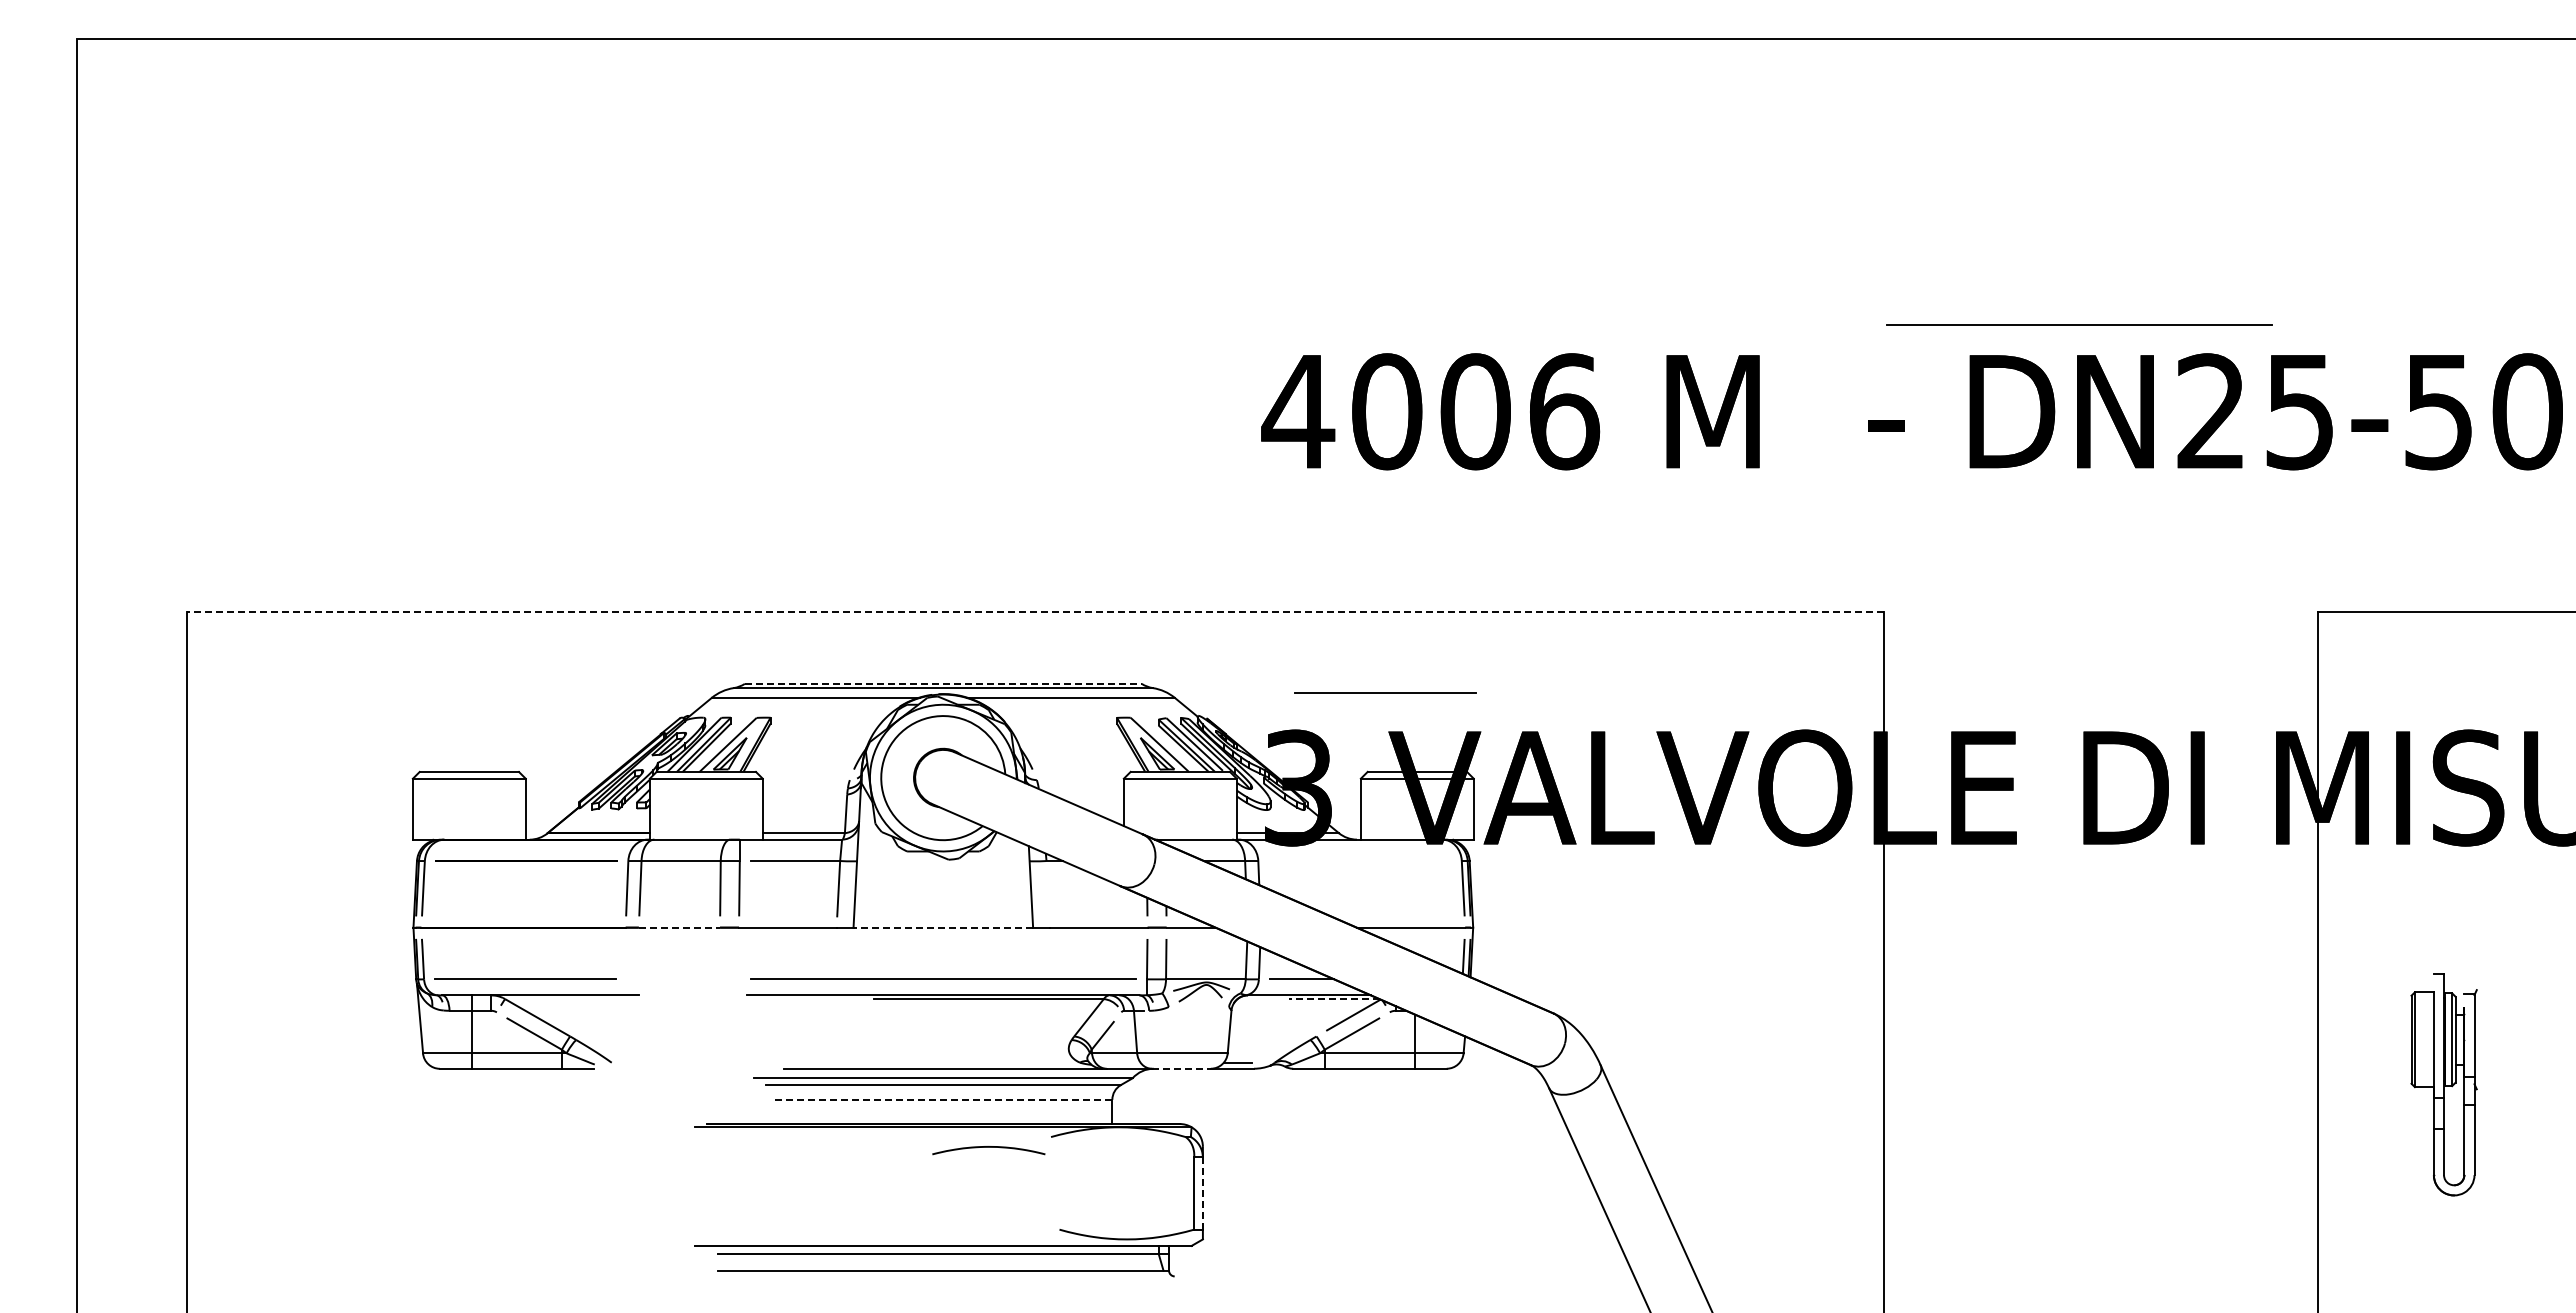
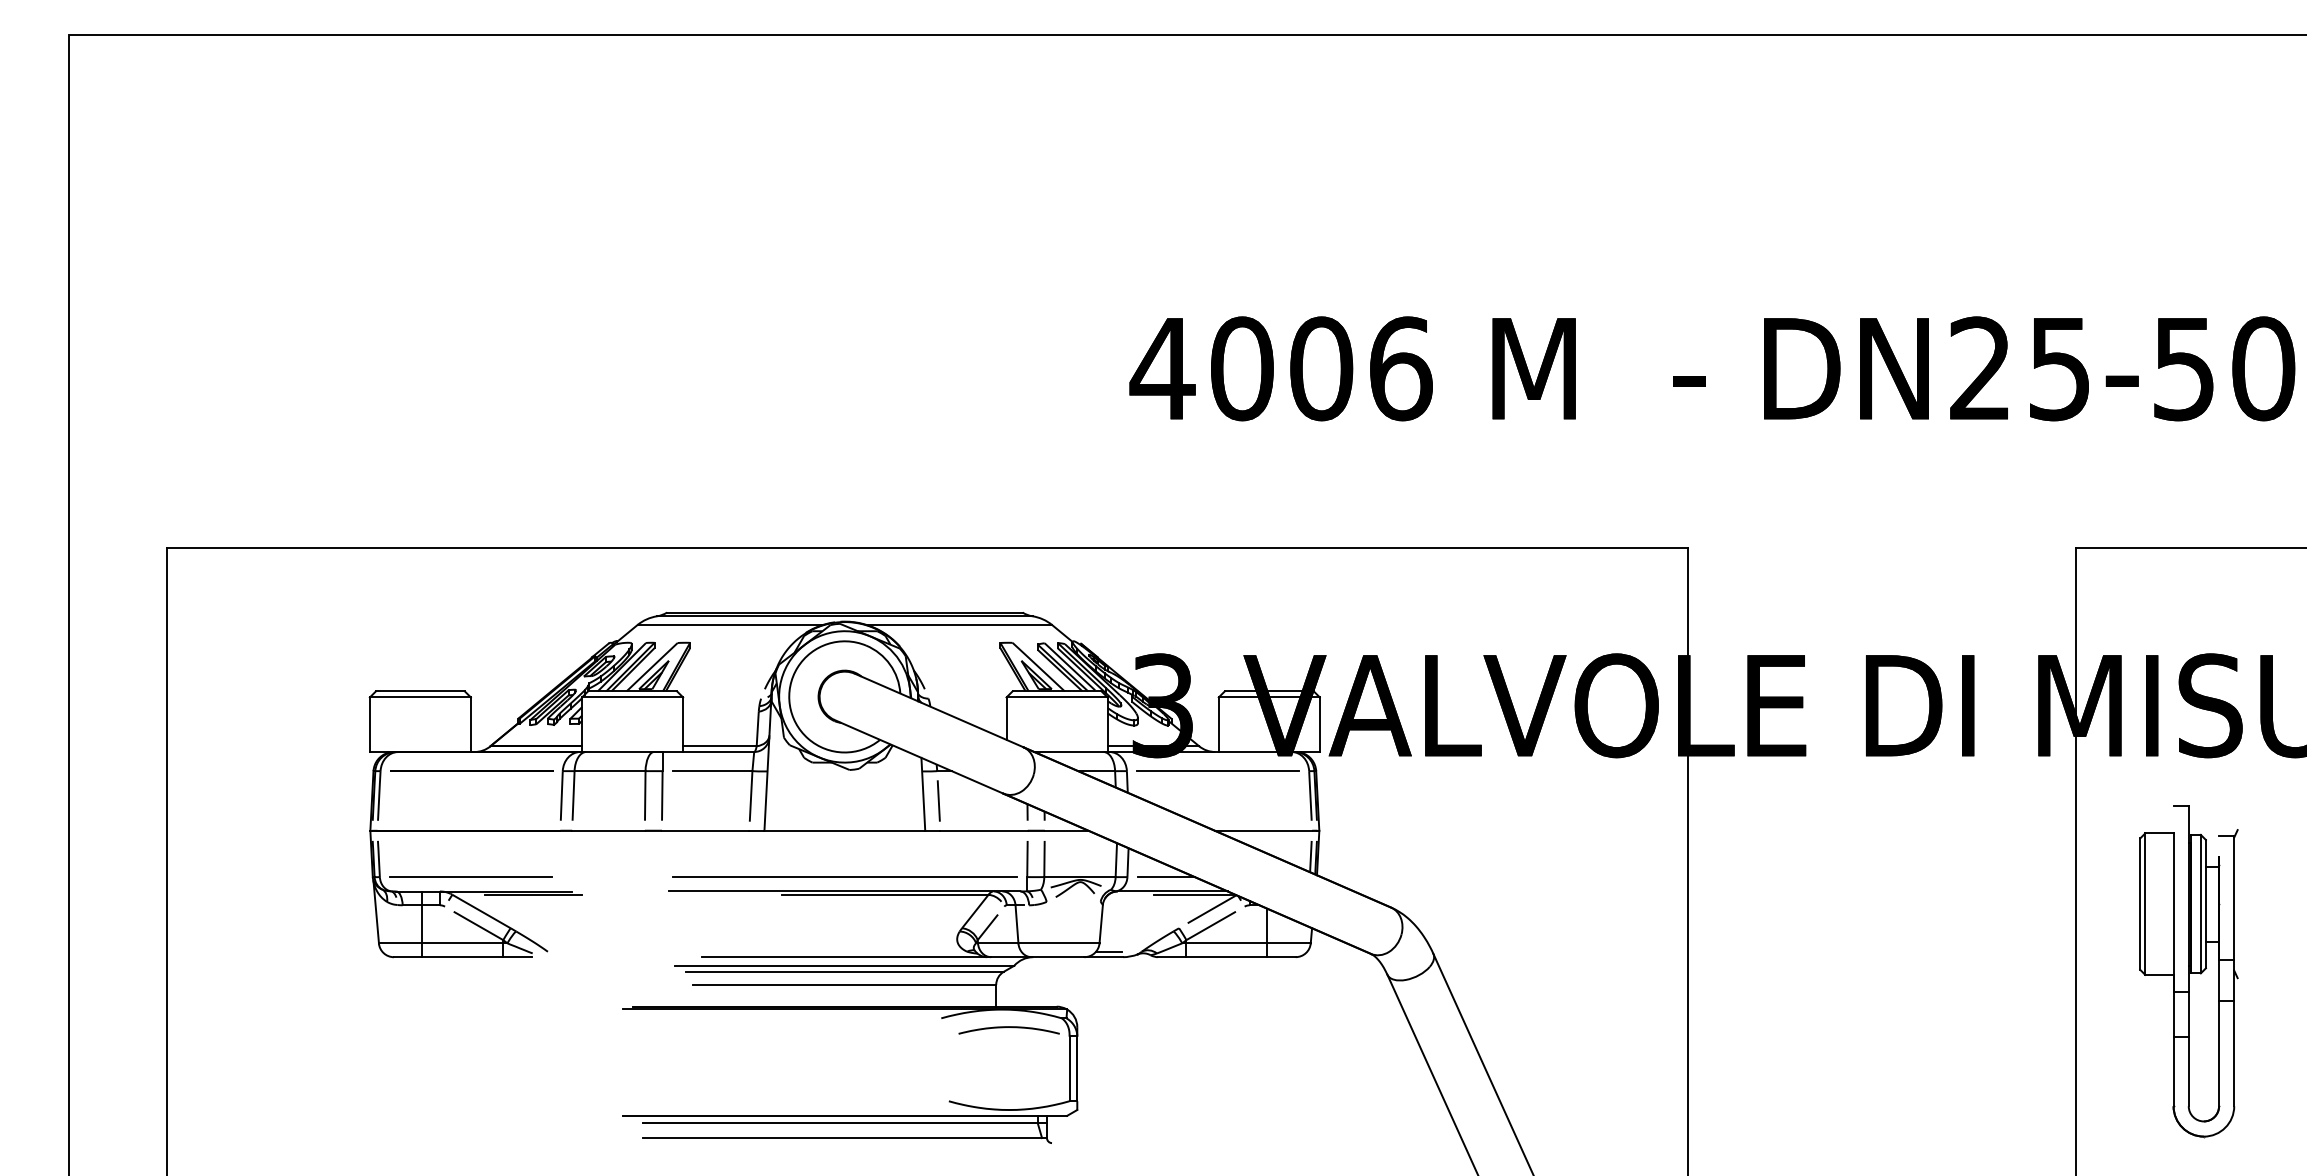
line: (2079, 324) -> (1862, 290), removed
line: (1035, 612) -> (927, 548), dashed -> solid
line: (943, 683) -> (845, 612), dashed -> solid
line: (1385, 692) -> (1218, 770), moved
line: (1048, 894) -> (939, 801), added
line: (679, 927) -> (608, 830), dashed -> solid
line: (943, 927) -> (845, 830), dashed -> solid
line: (595, 999) -> (533, 895), added
line: (1333, 999) -> (1194, 895), dashed -> solid
line: (1181, 1068) -> (1058, 956), dashed -> solid
part: (2443, 1084) -> (2188, 971), size x1.67
line: (942, 1099) -> (844, 984), dashed -> solid
curve: (988, 1147) -> (1008, 1027), moved
line: (1202, 1194) -> (1076, 1069), dashed -> solid

